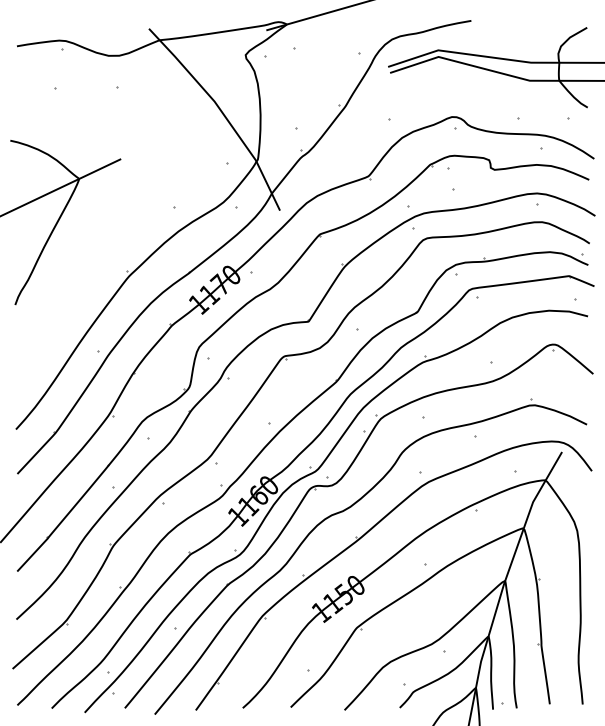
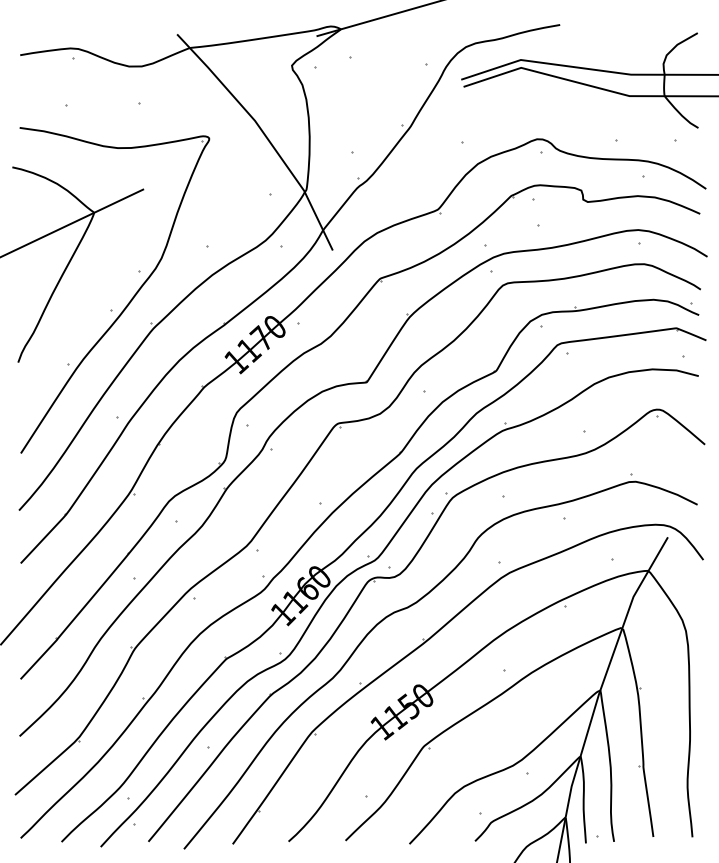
part: (108, 253) -> (128, 301), added

